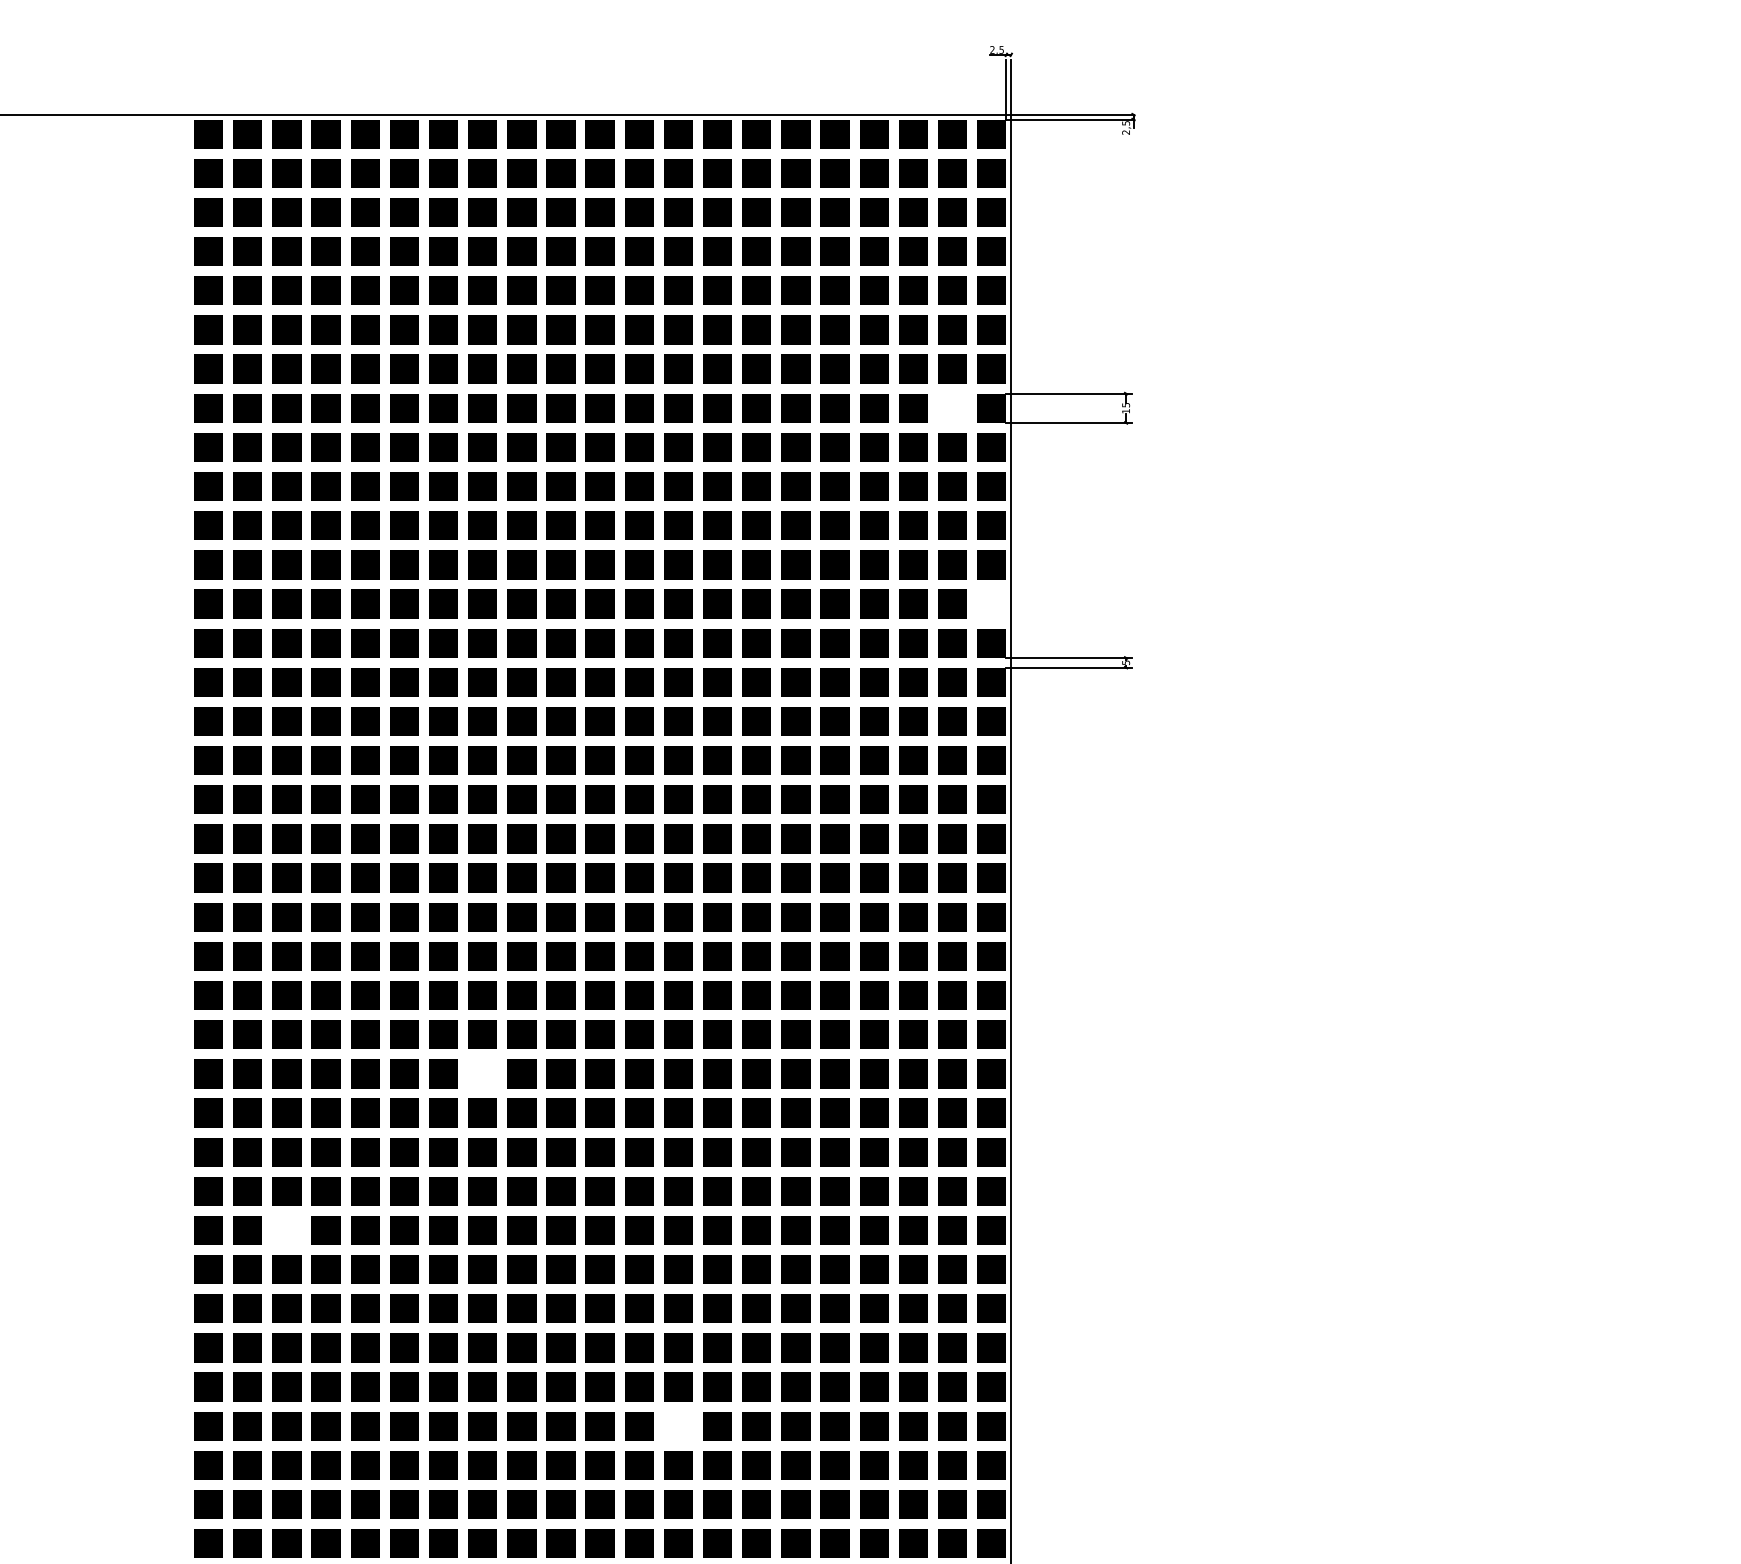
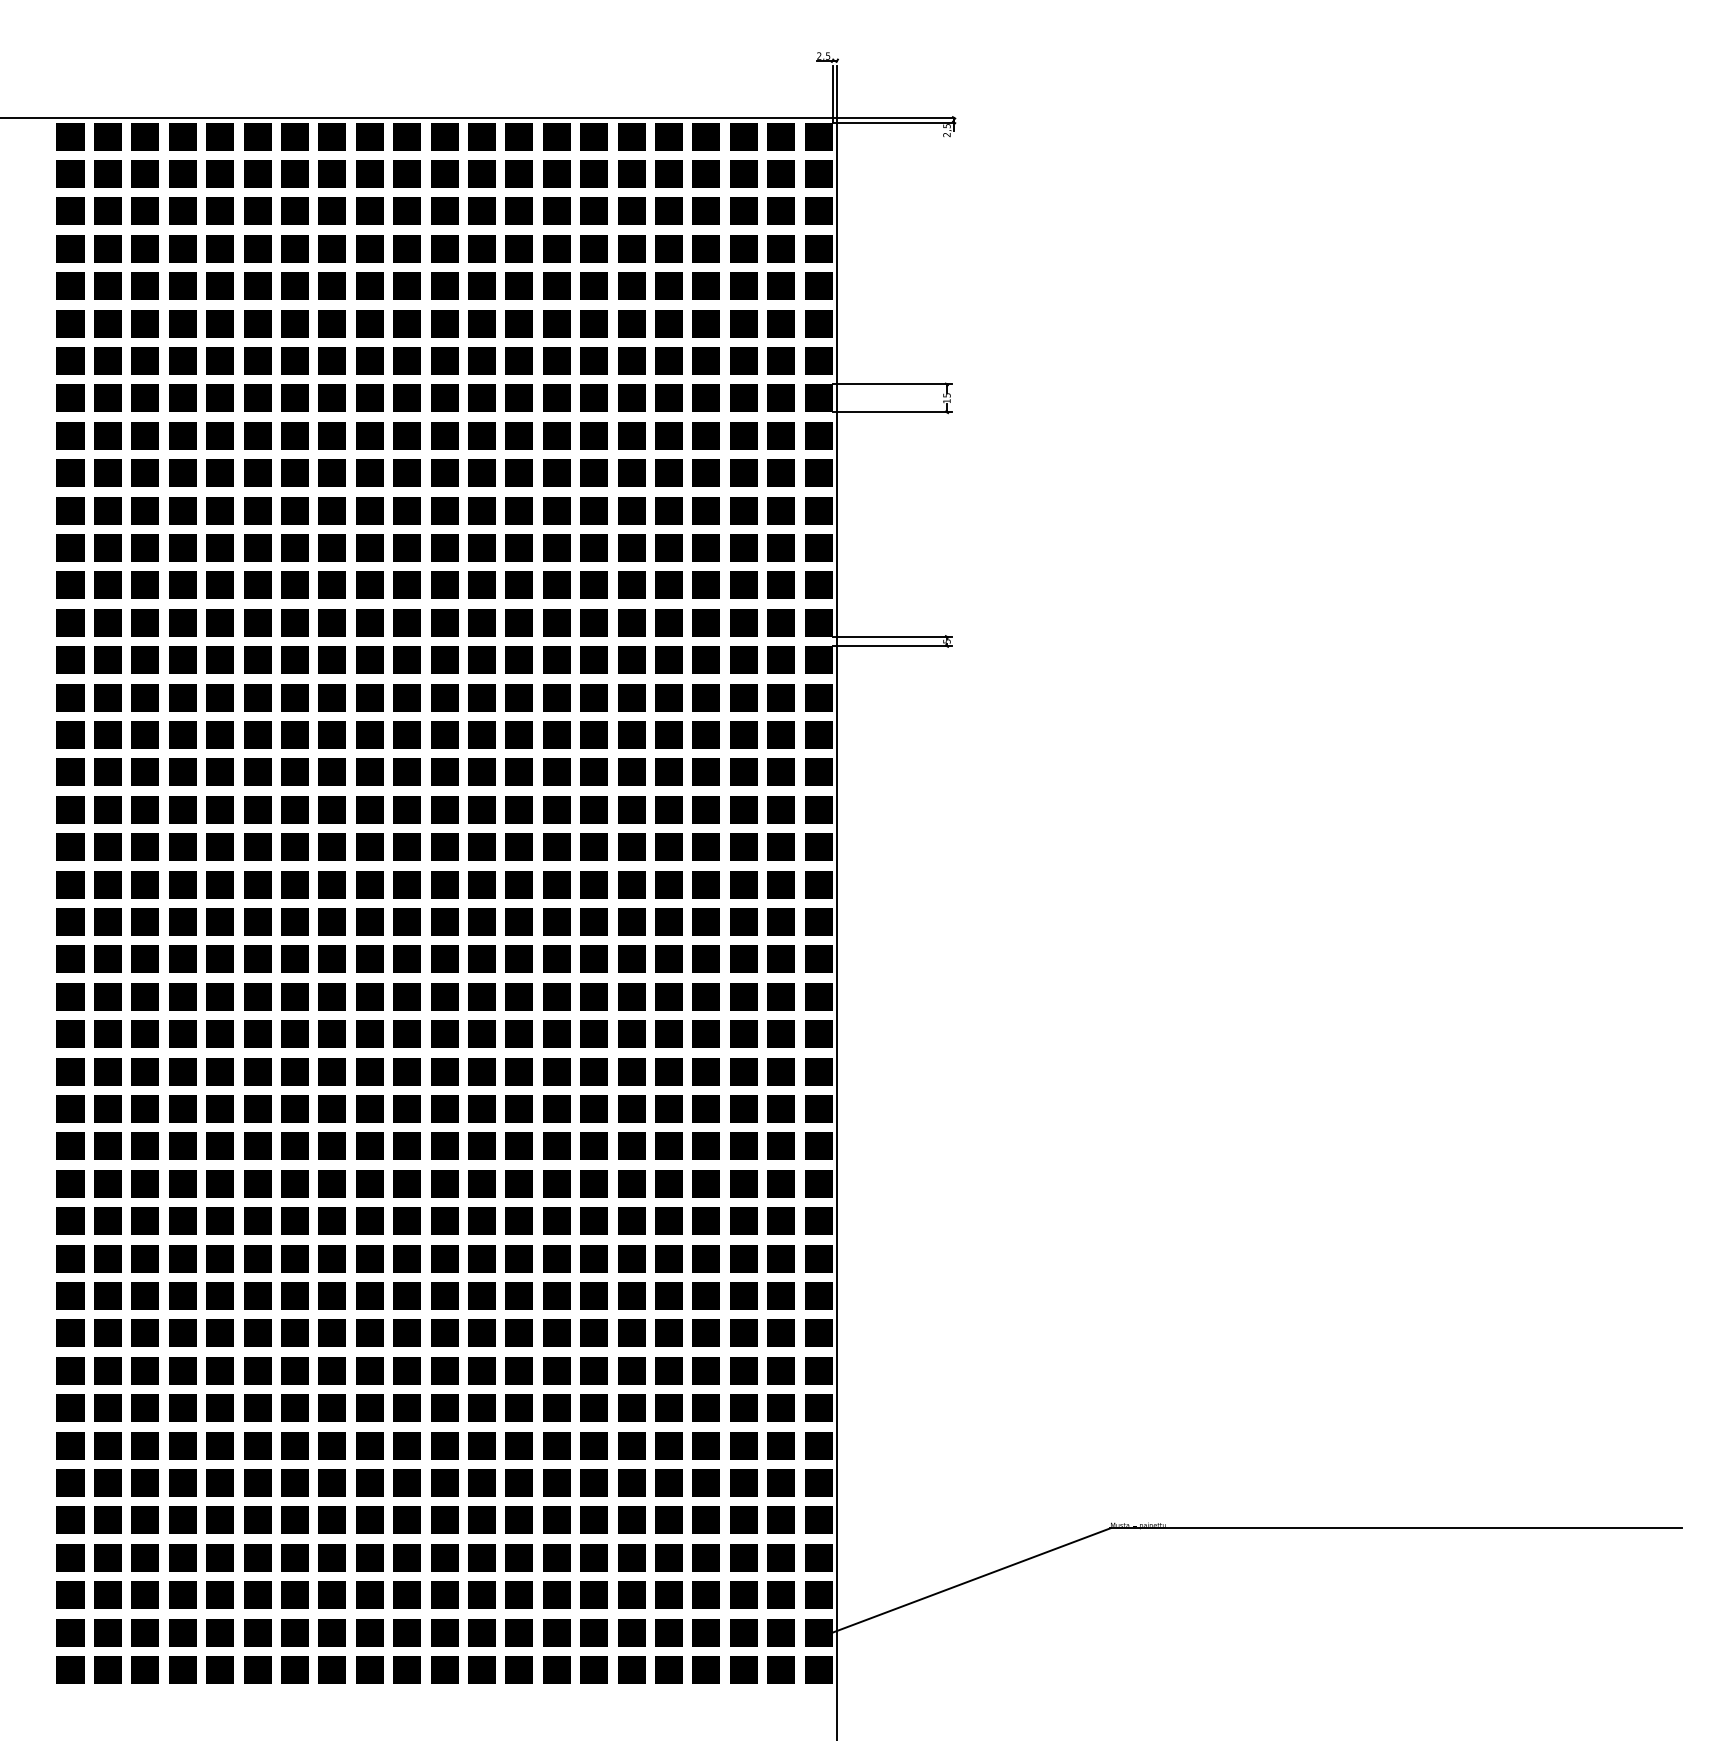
part: (951, 407) -> (780, 397), added
fill: (991, 604) -> (818, 585), added
part: (481, 1073) -> (331, 1033), added
fill: (287, 1230) -> (145, 1183), added
fill: (678, 1425) -> (519, 1370), added

